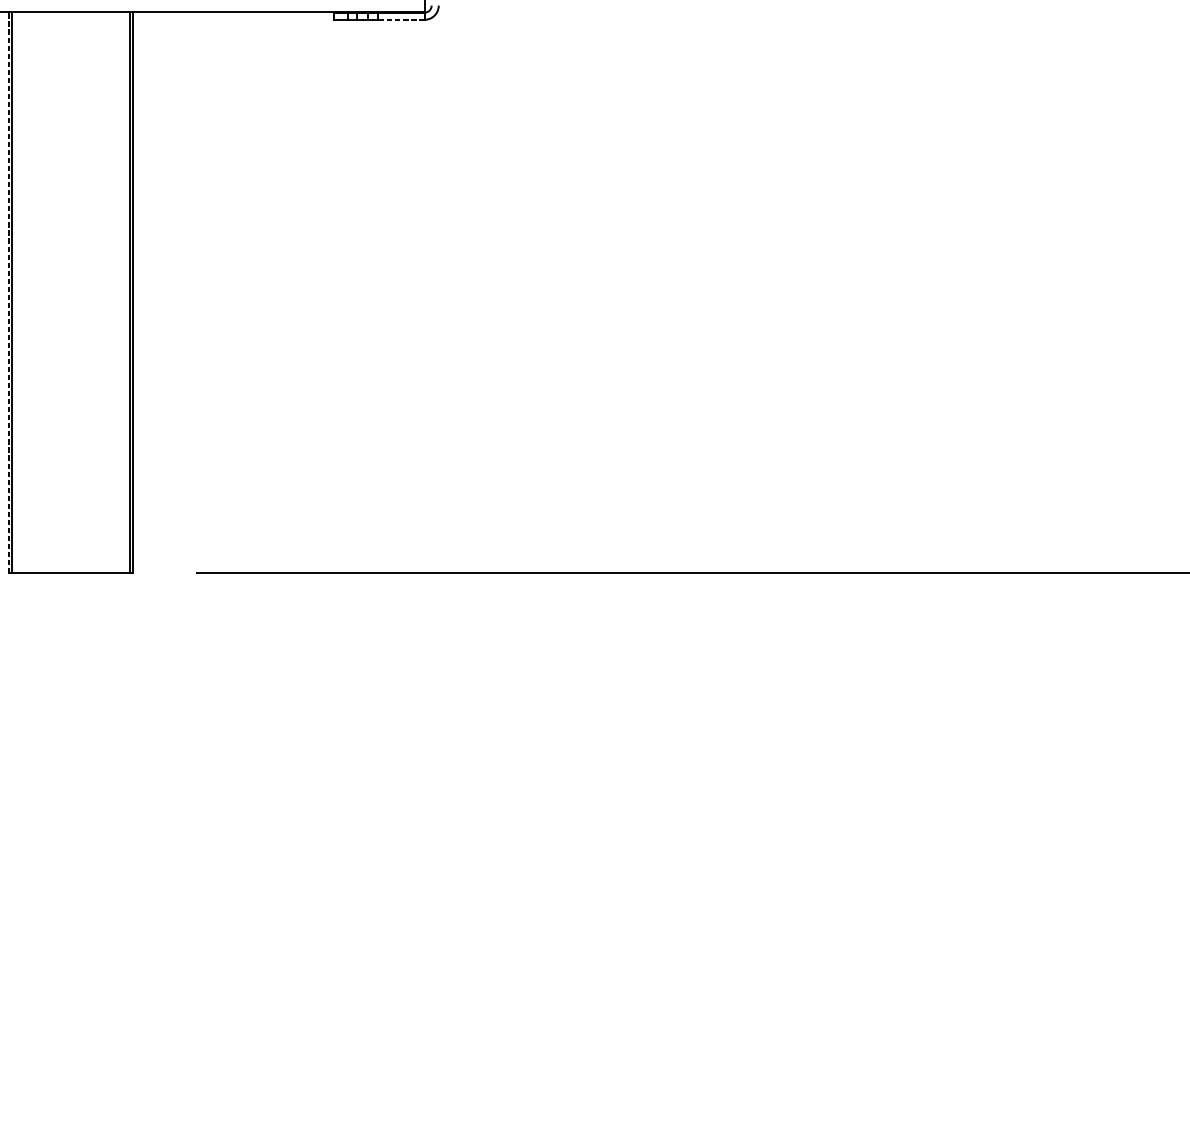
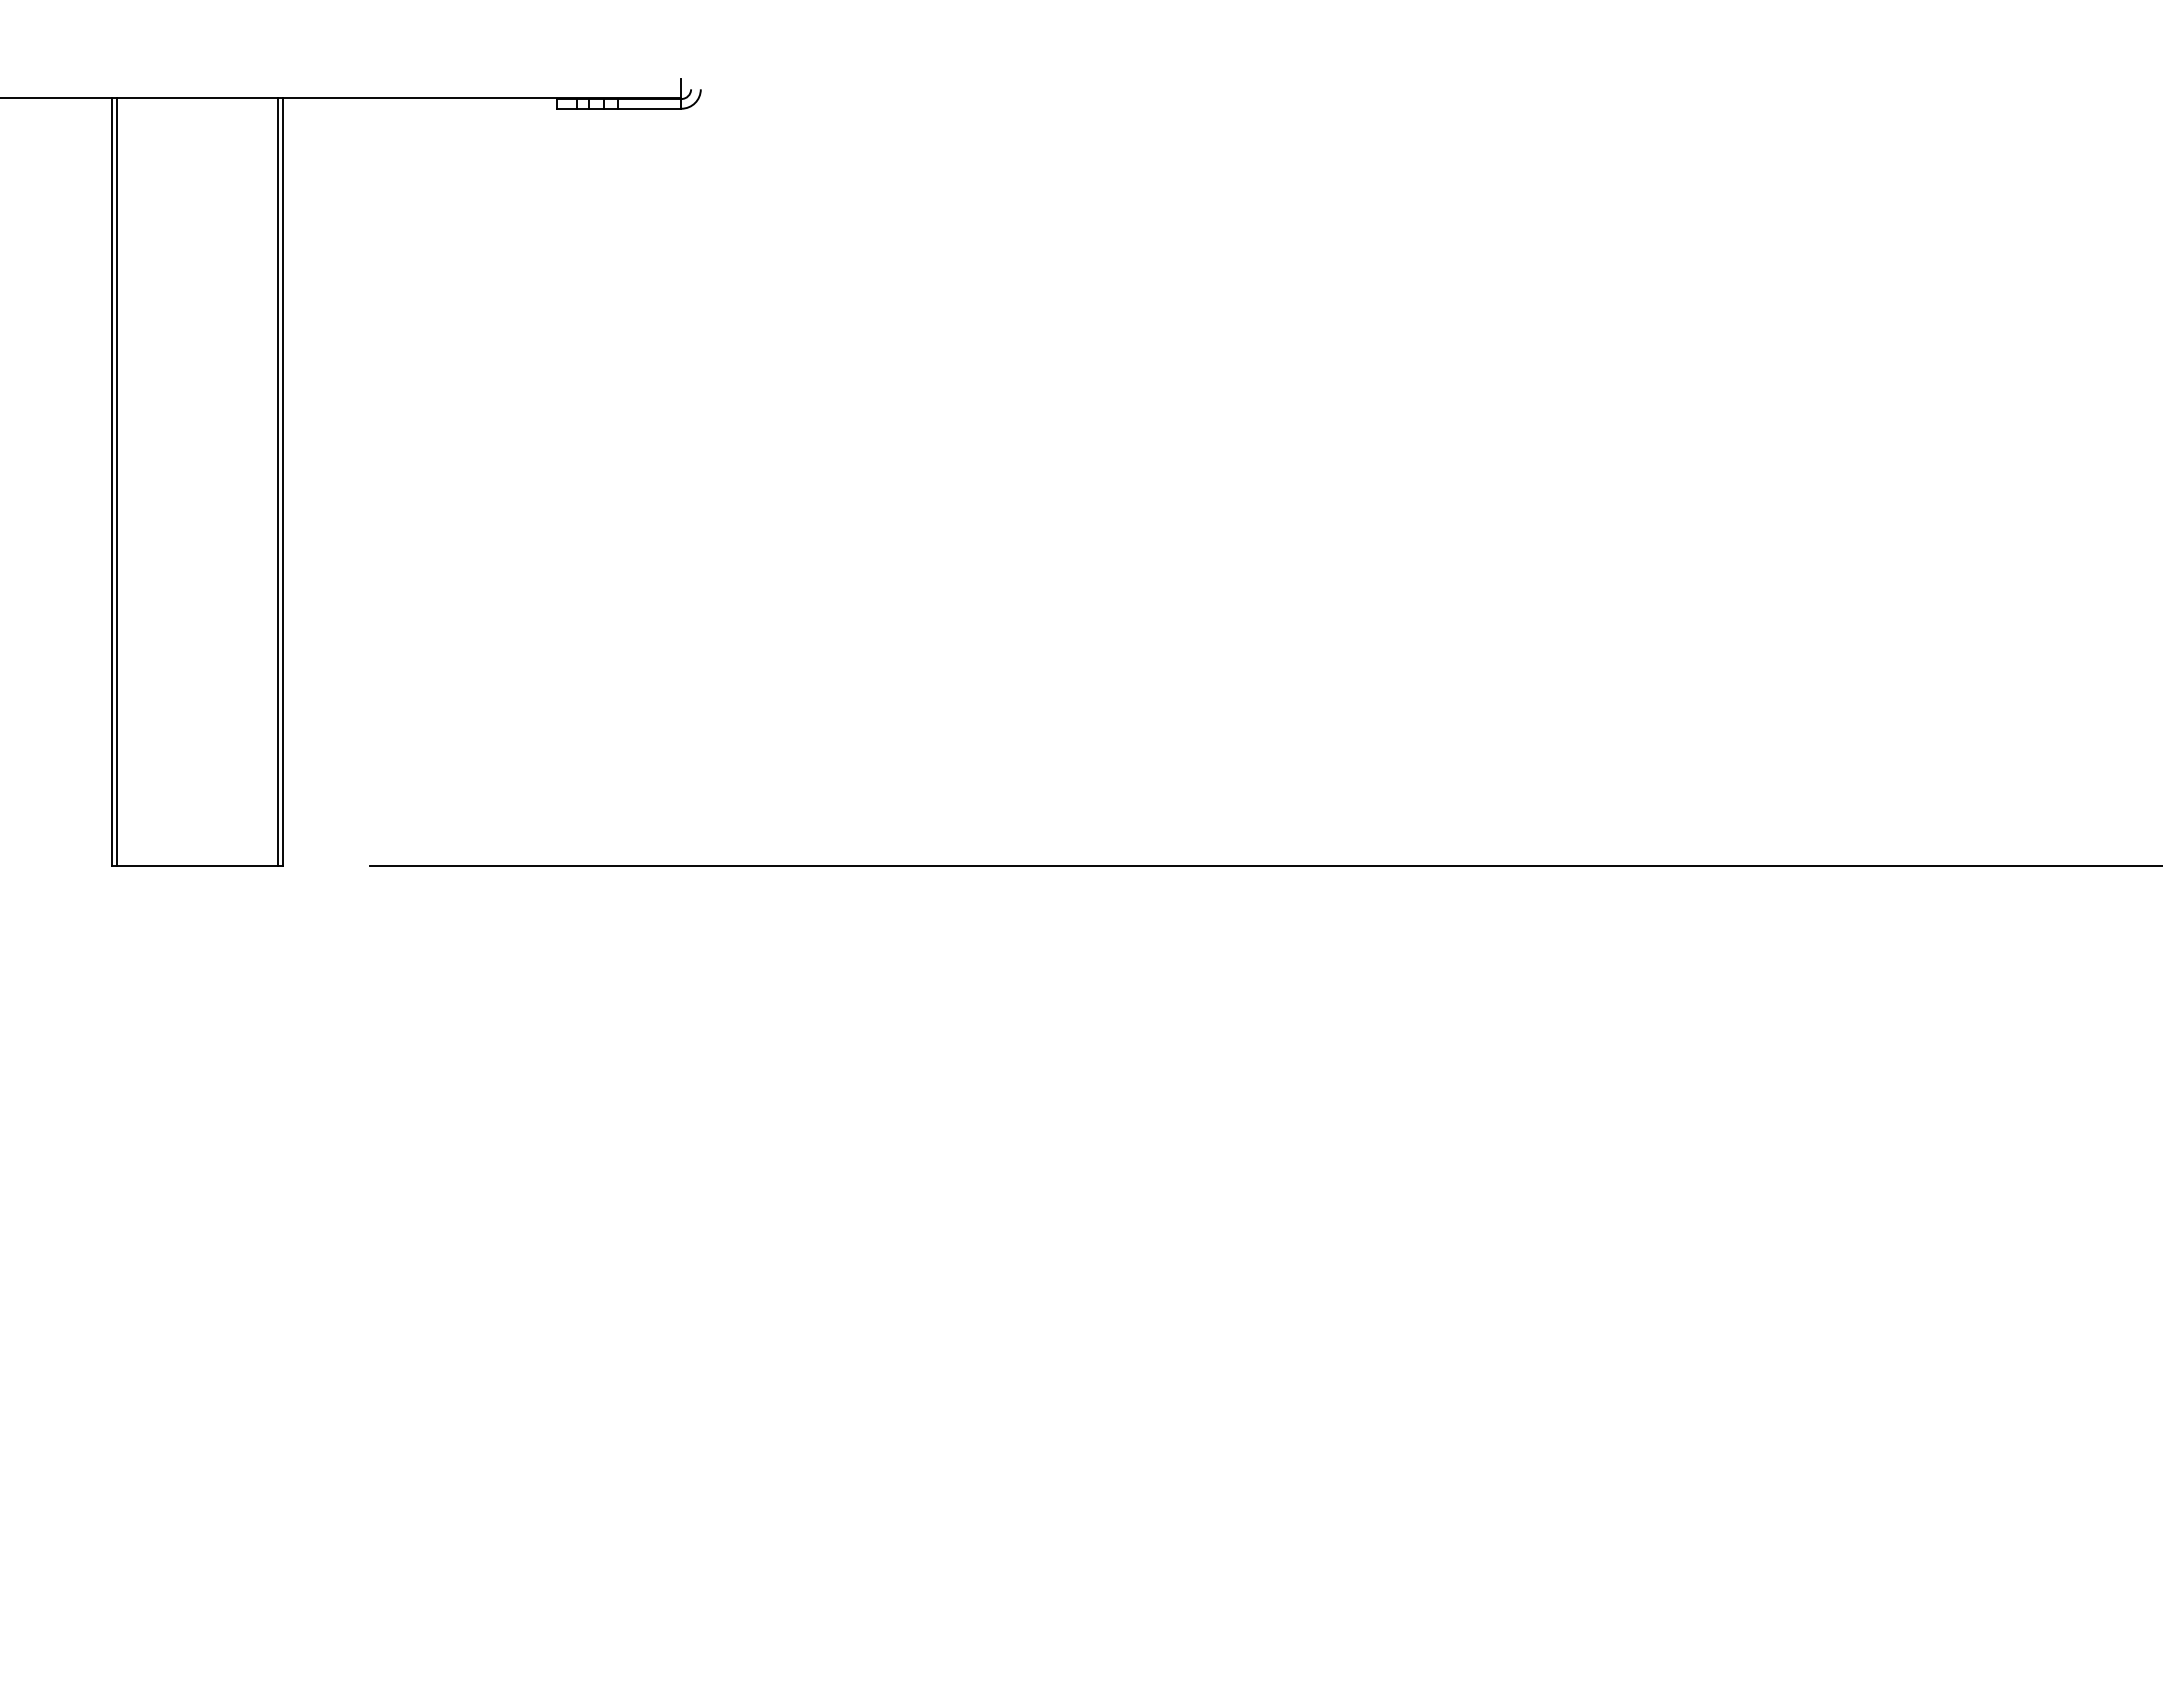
line: (401, 19) -> (649, 108), dashed -> solid
line: (8, 292) -> (112, 482), dashed -> solid

